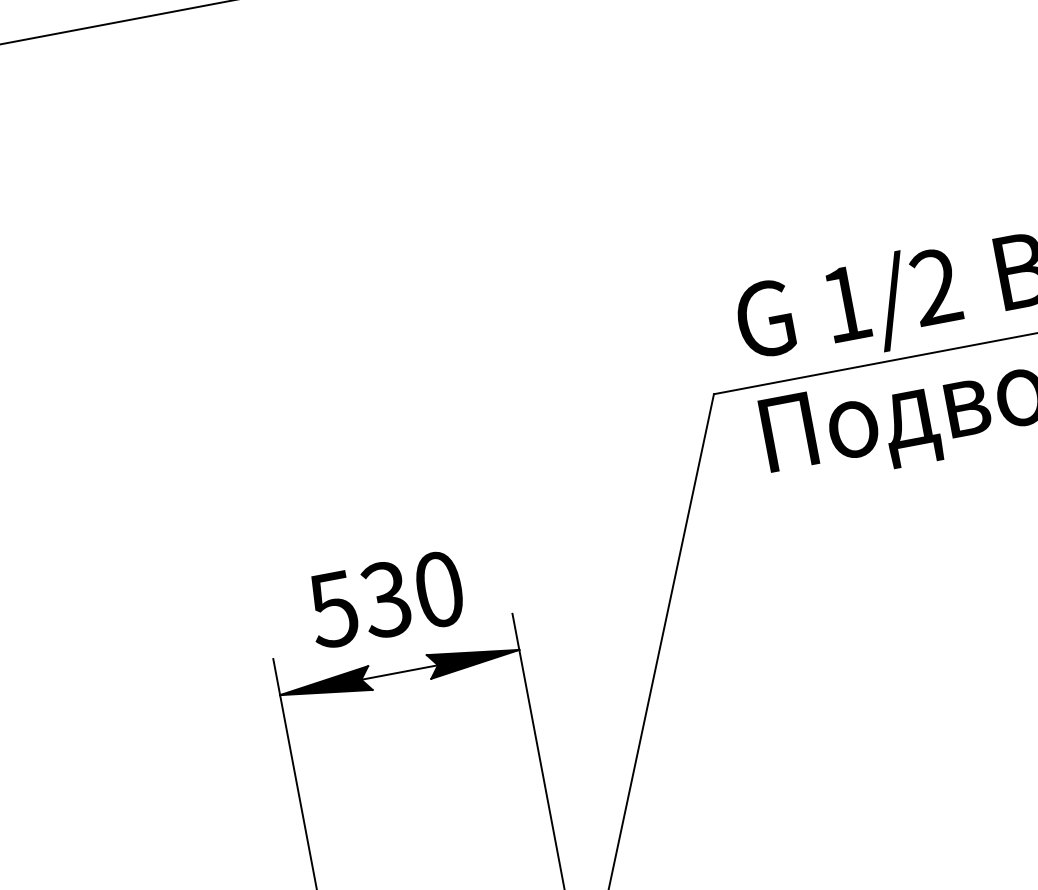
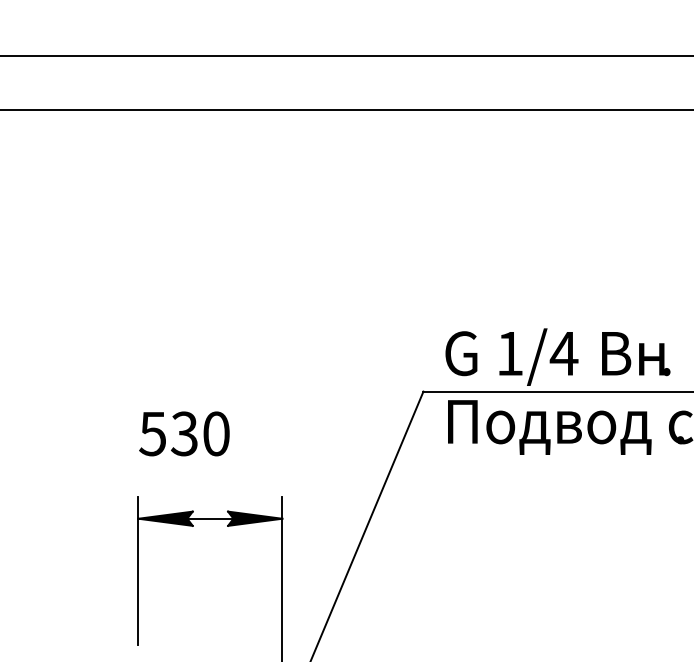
text: (934, 286) -> (563, 353), 1/2 -> 1/4
text: (385, 598) -> (184, 433), moved

